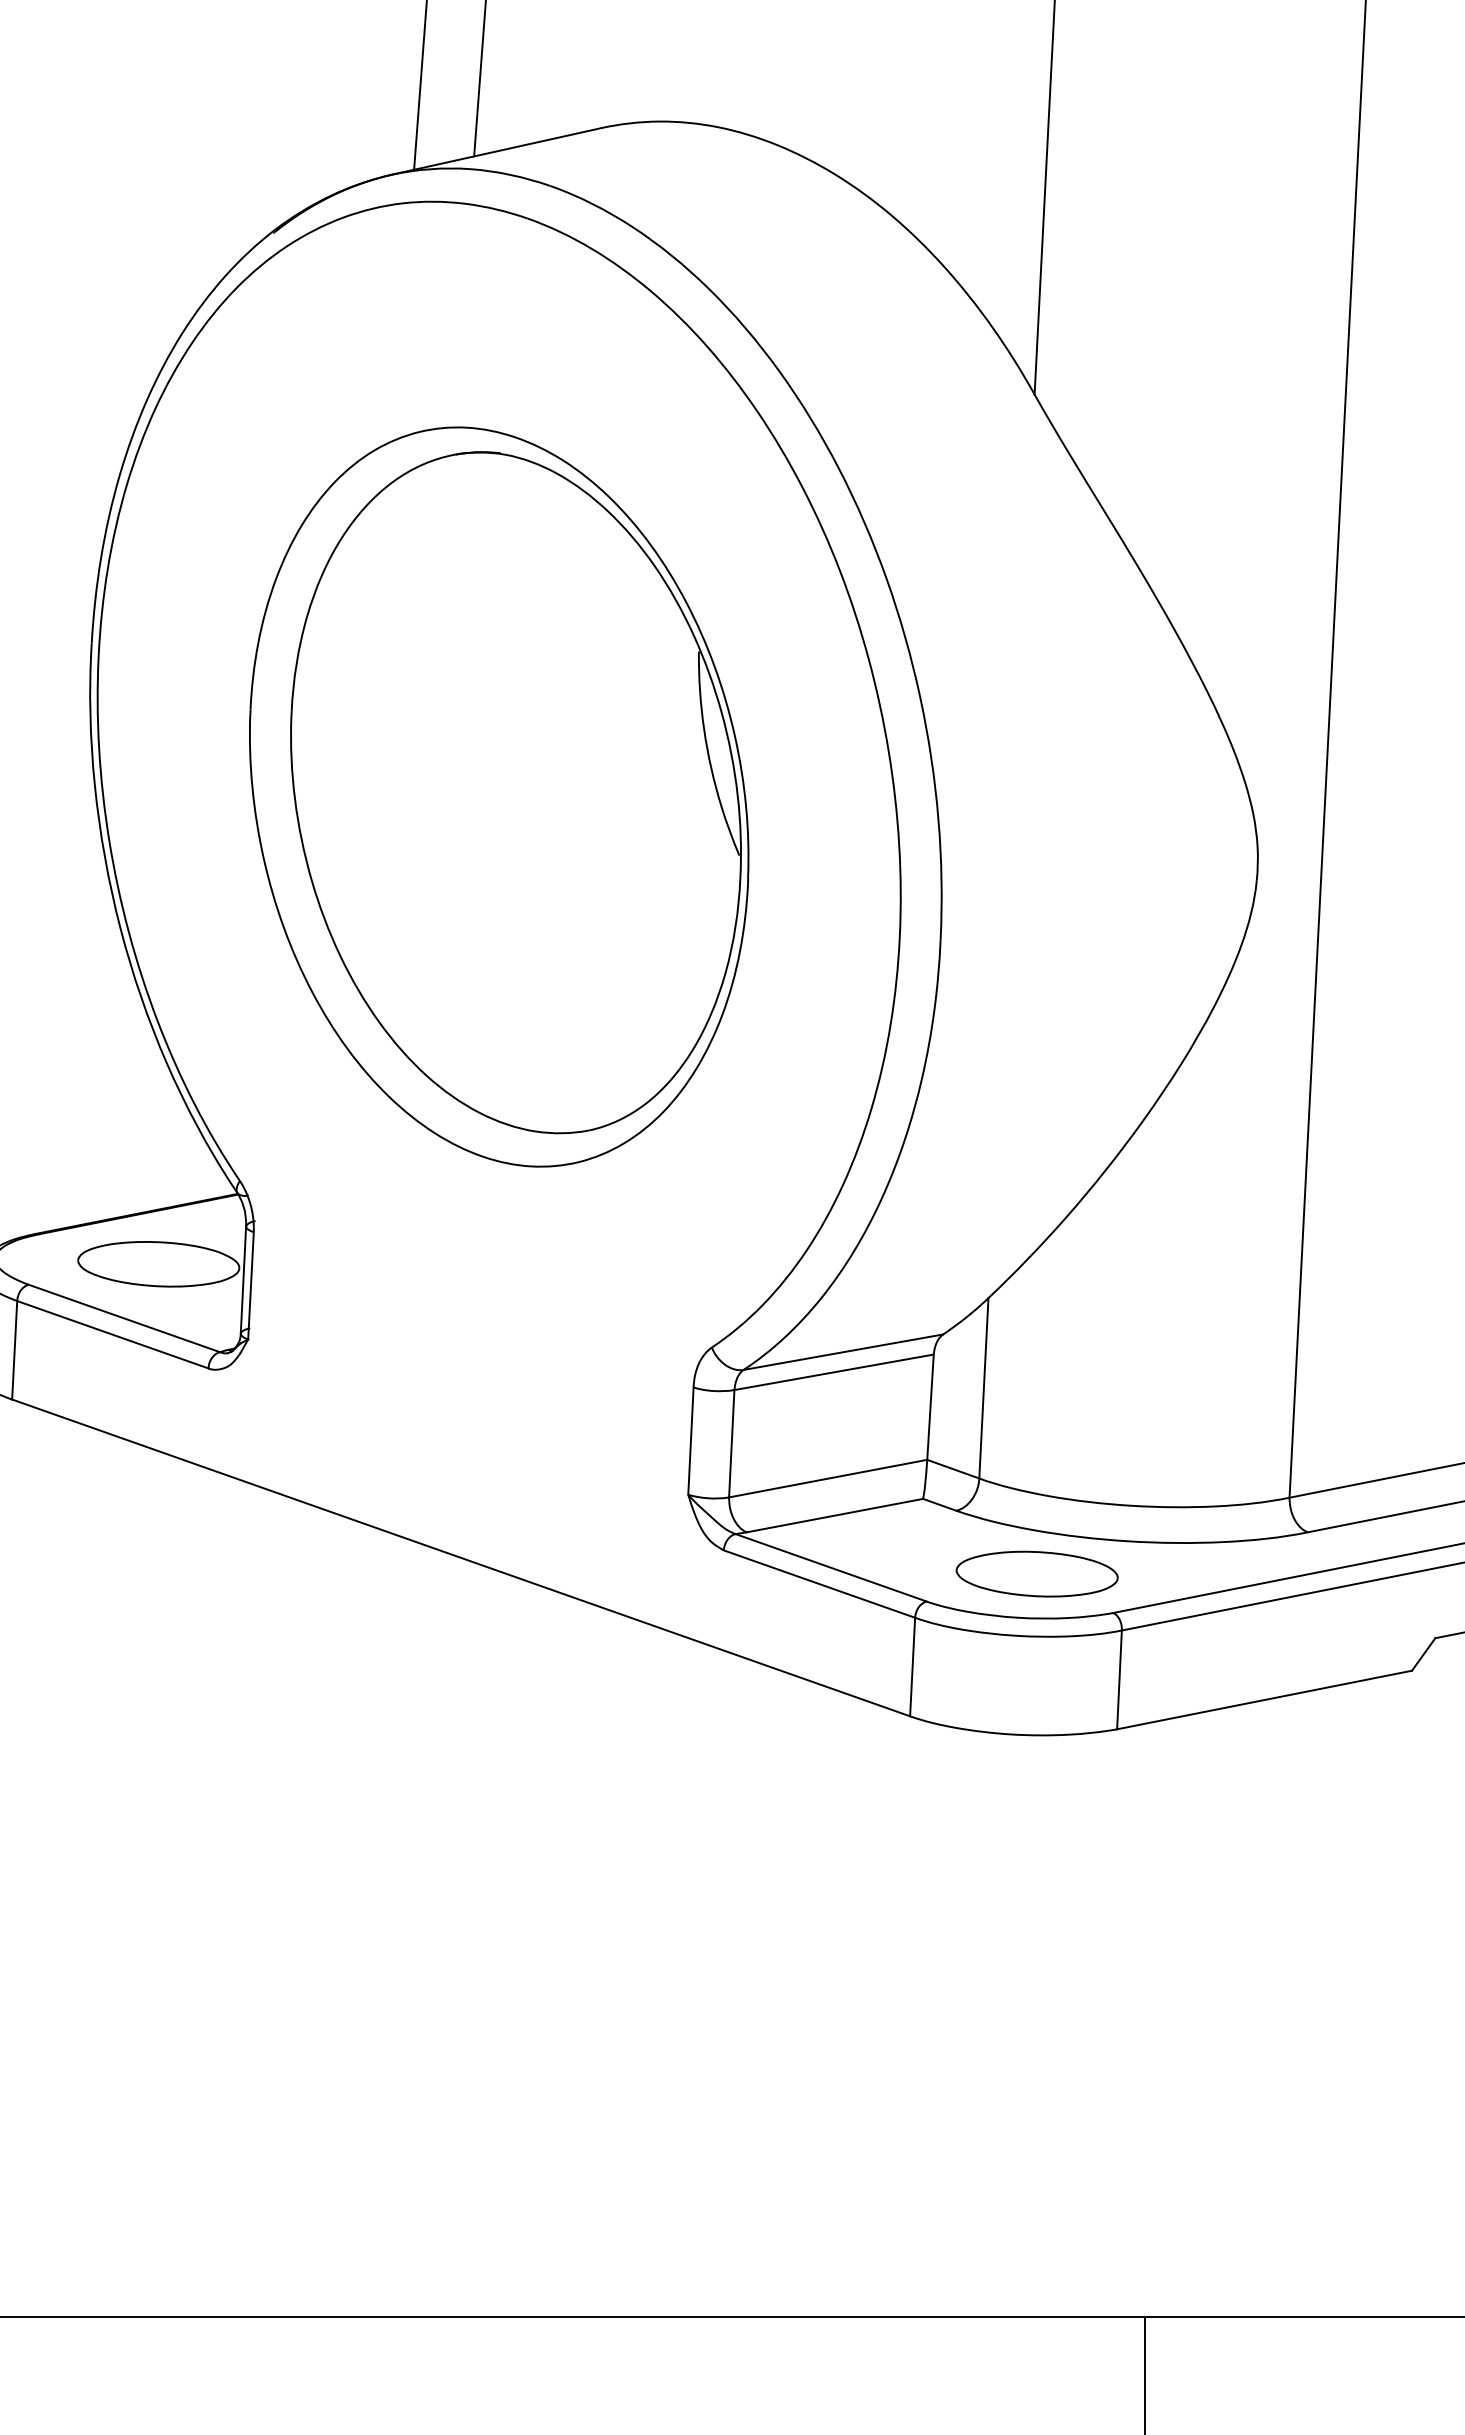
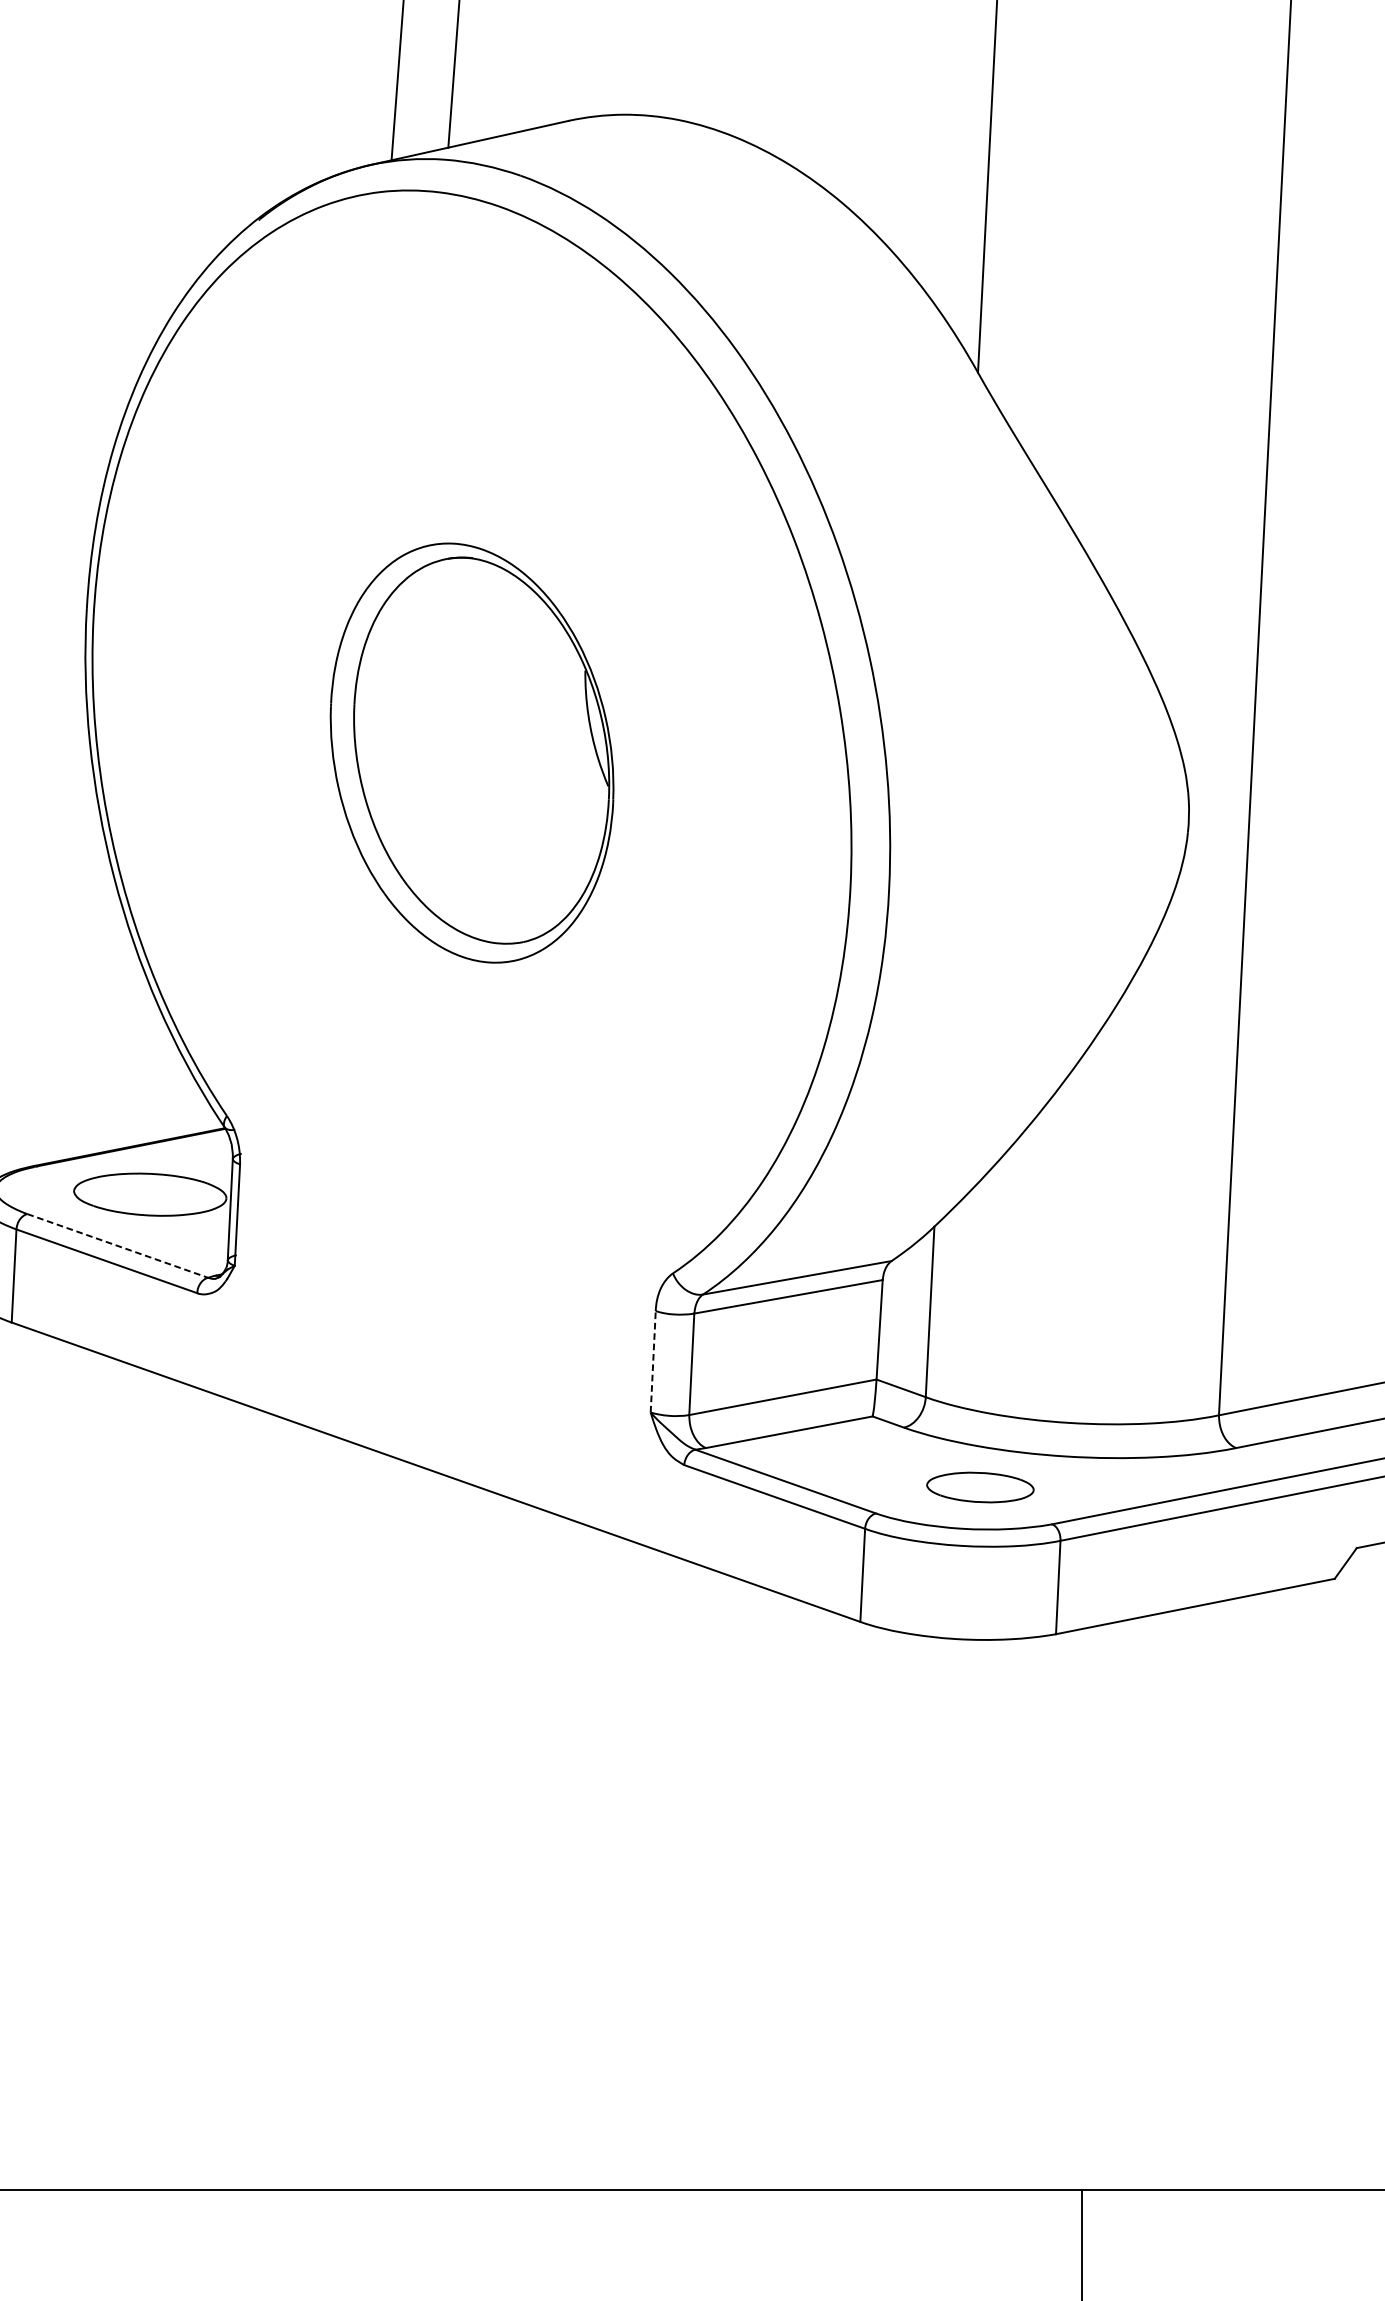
part: (499, 796) -> (472, 752), size x0.6
line: (124, 1318) -> (117, 1245), solid -> dashed
line: (690, 1441) -> (652, 1362), solid -> dashed
part: (1036, 1573) -> (979, 1486), size x0.7

